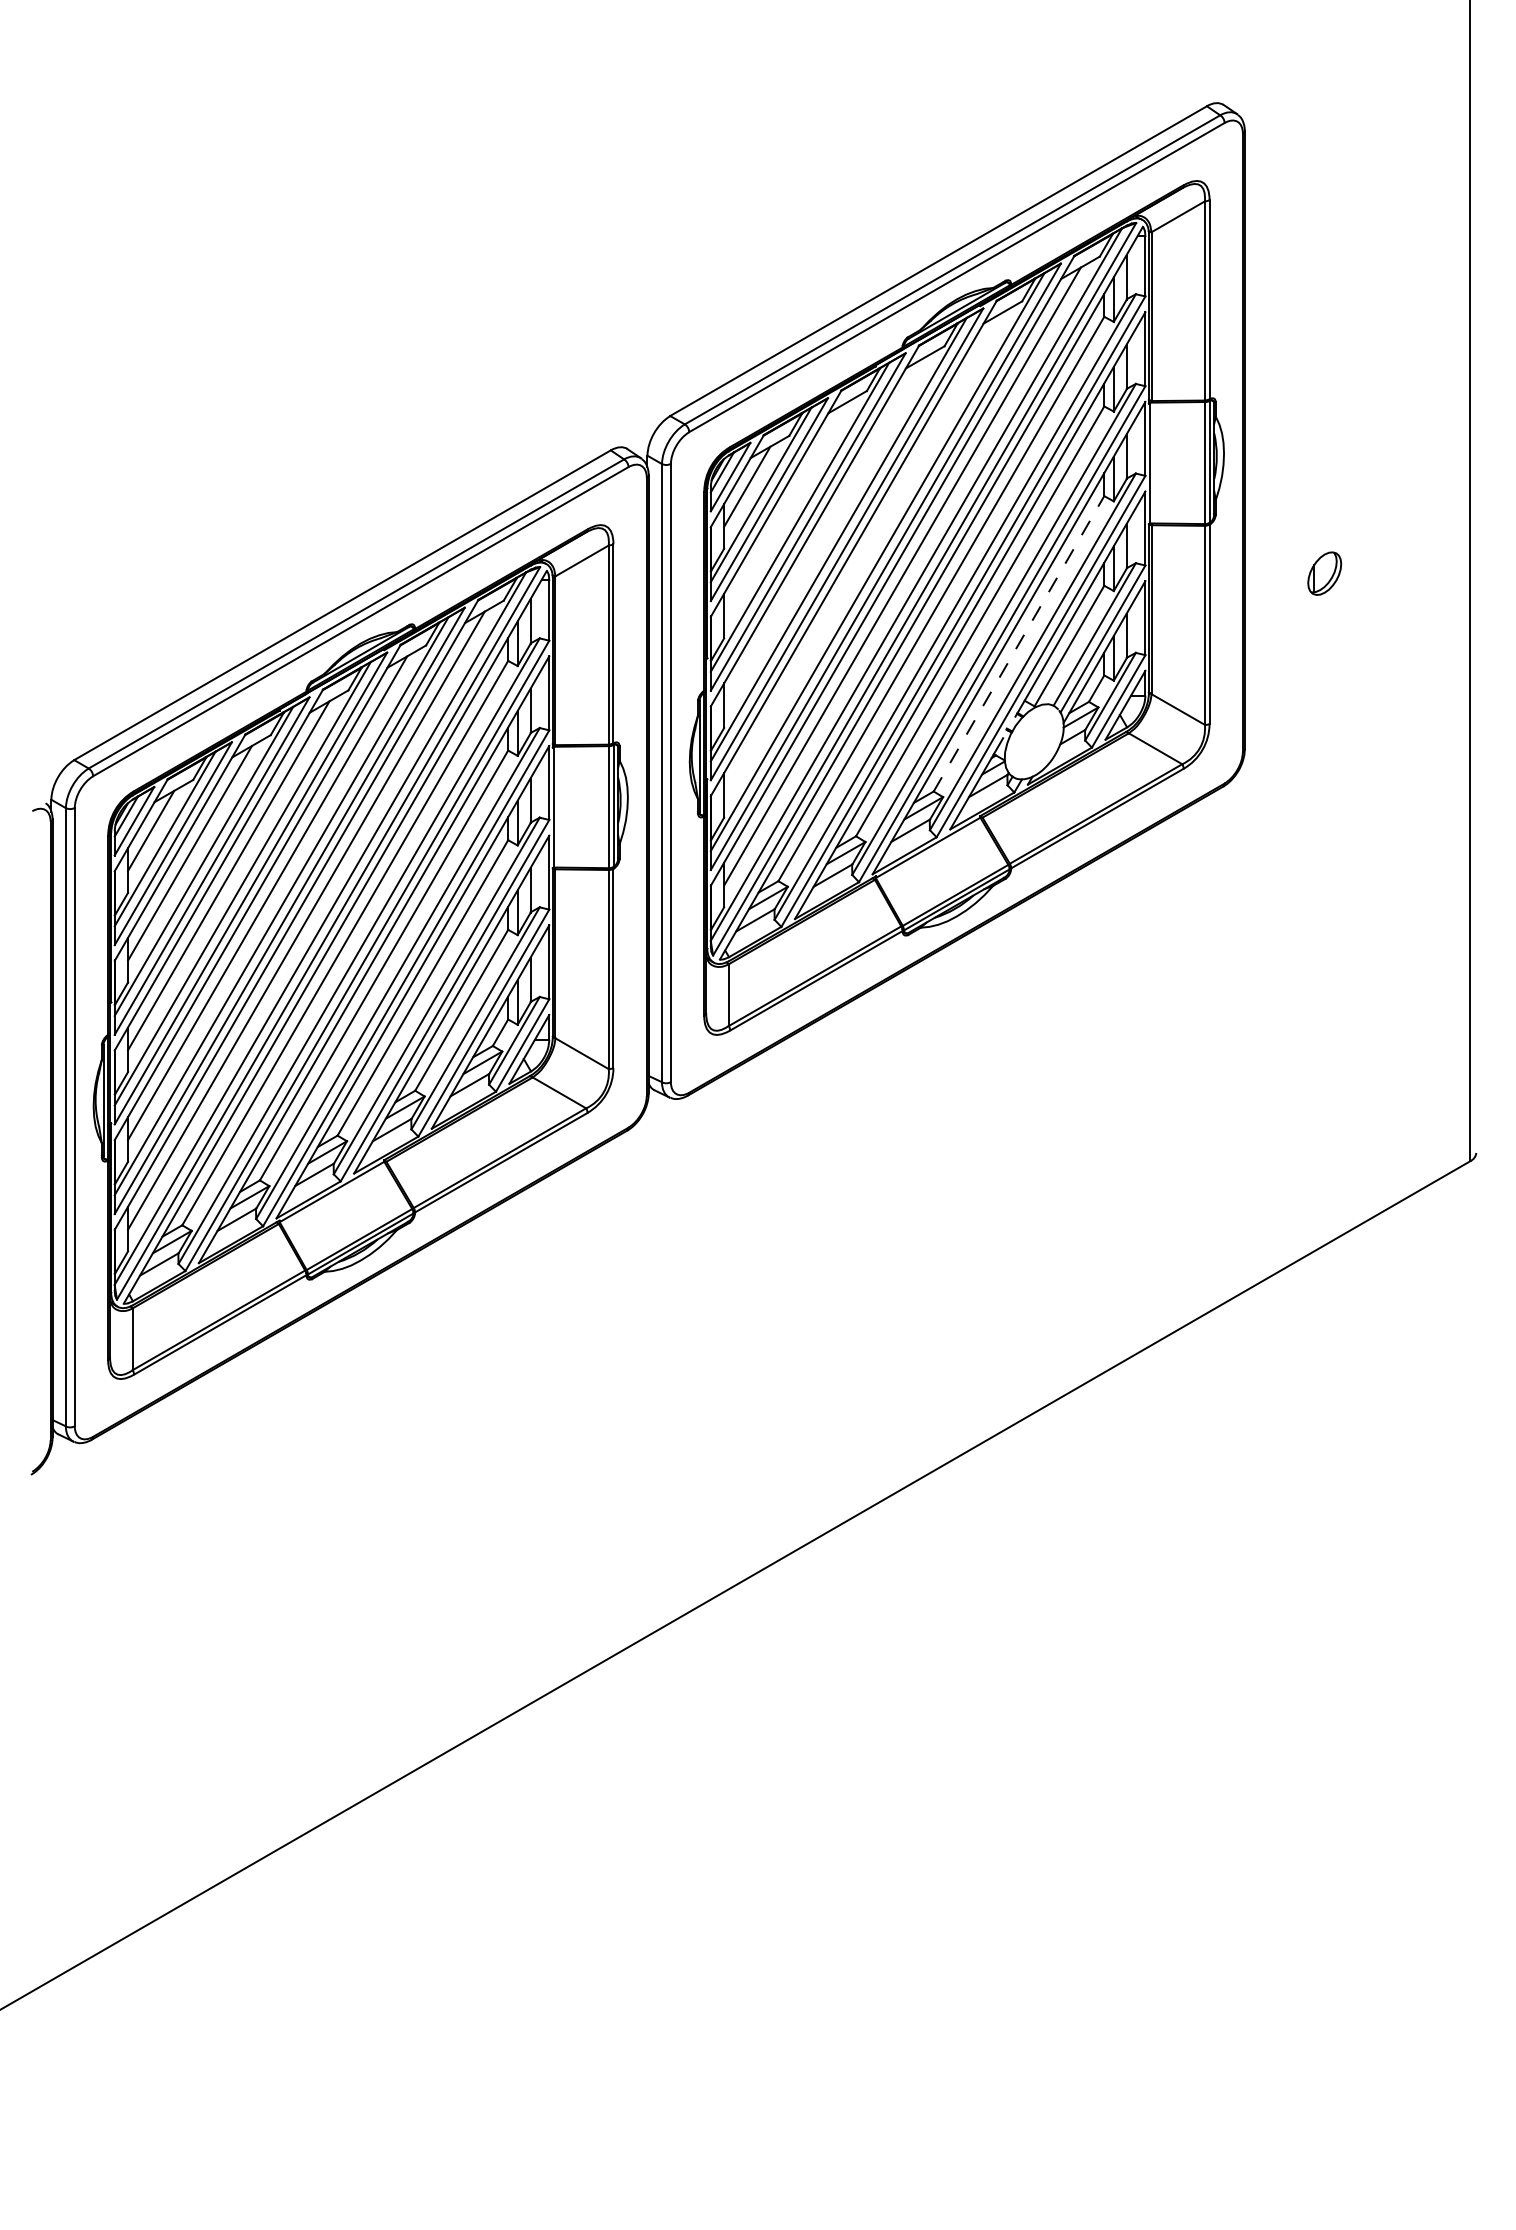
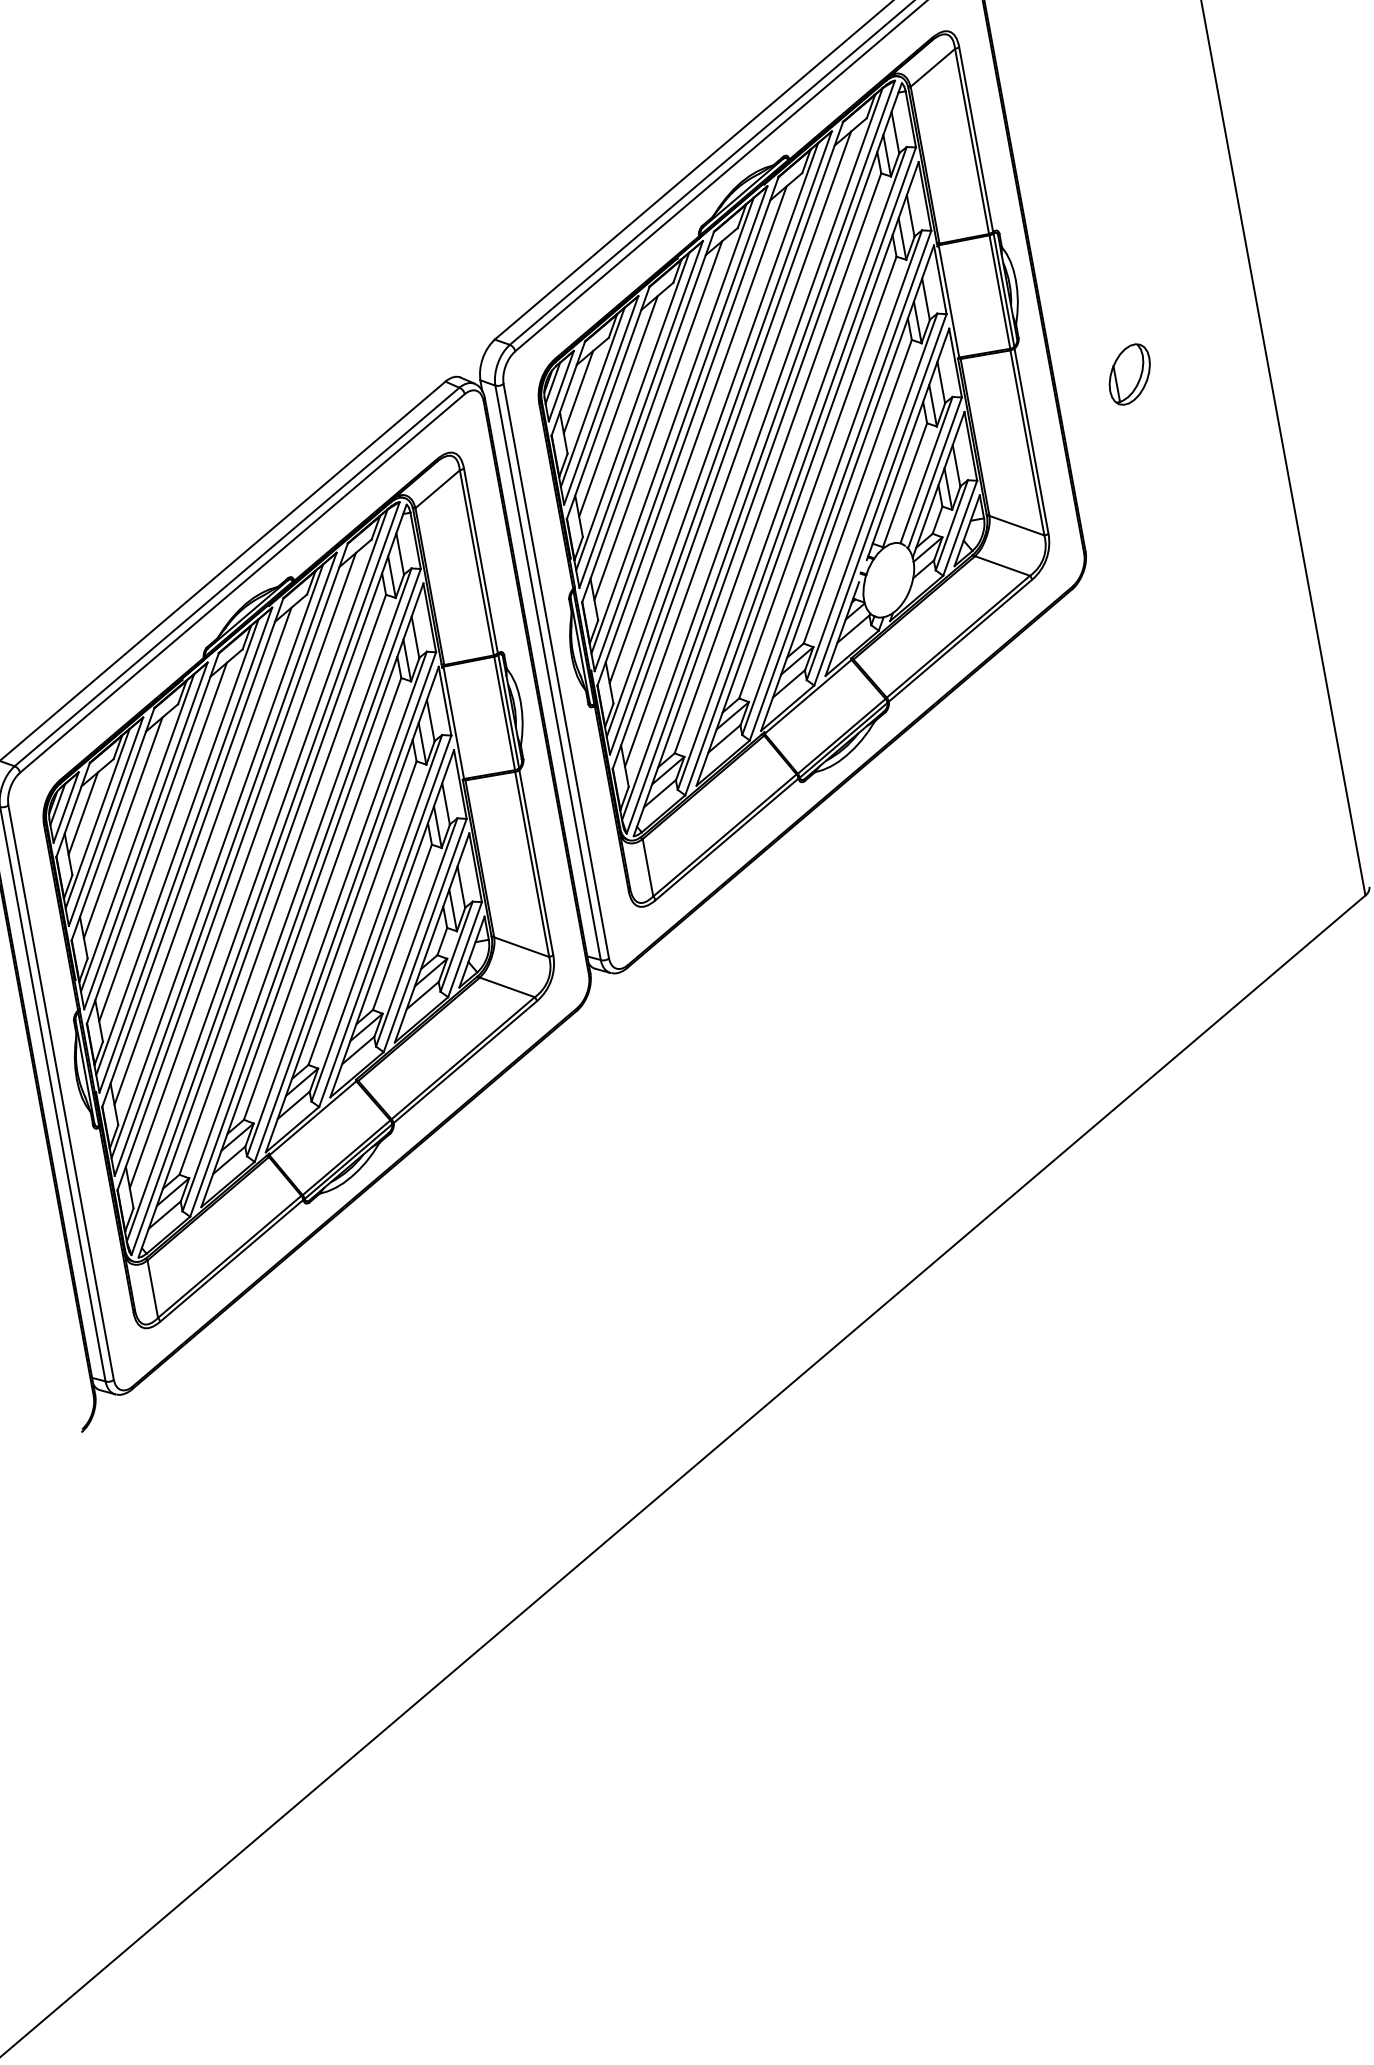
line: (786, 509) -> (618, 406), added
line: (824, 531) -> (657, 420), added
line: (863, 553) -> (697, 434), added
part: (1324, 573) -> (1129, 374), size x1.43
line: (1019, 643) -> (858, 491), dashed -> solid

